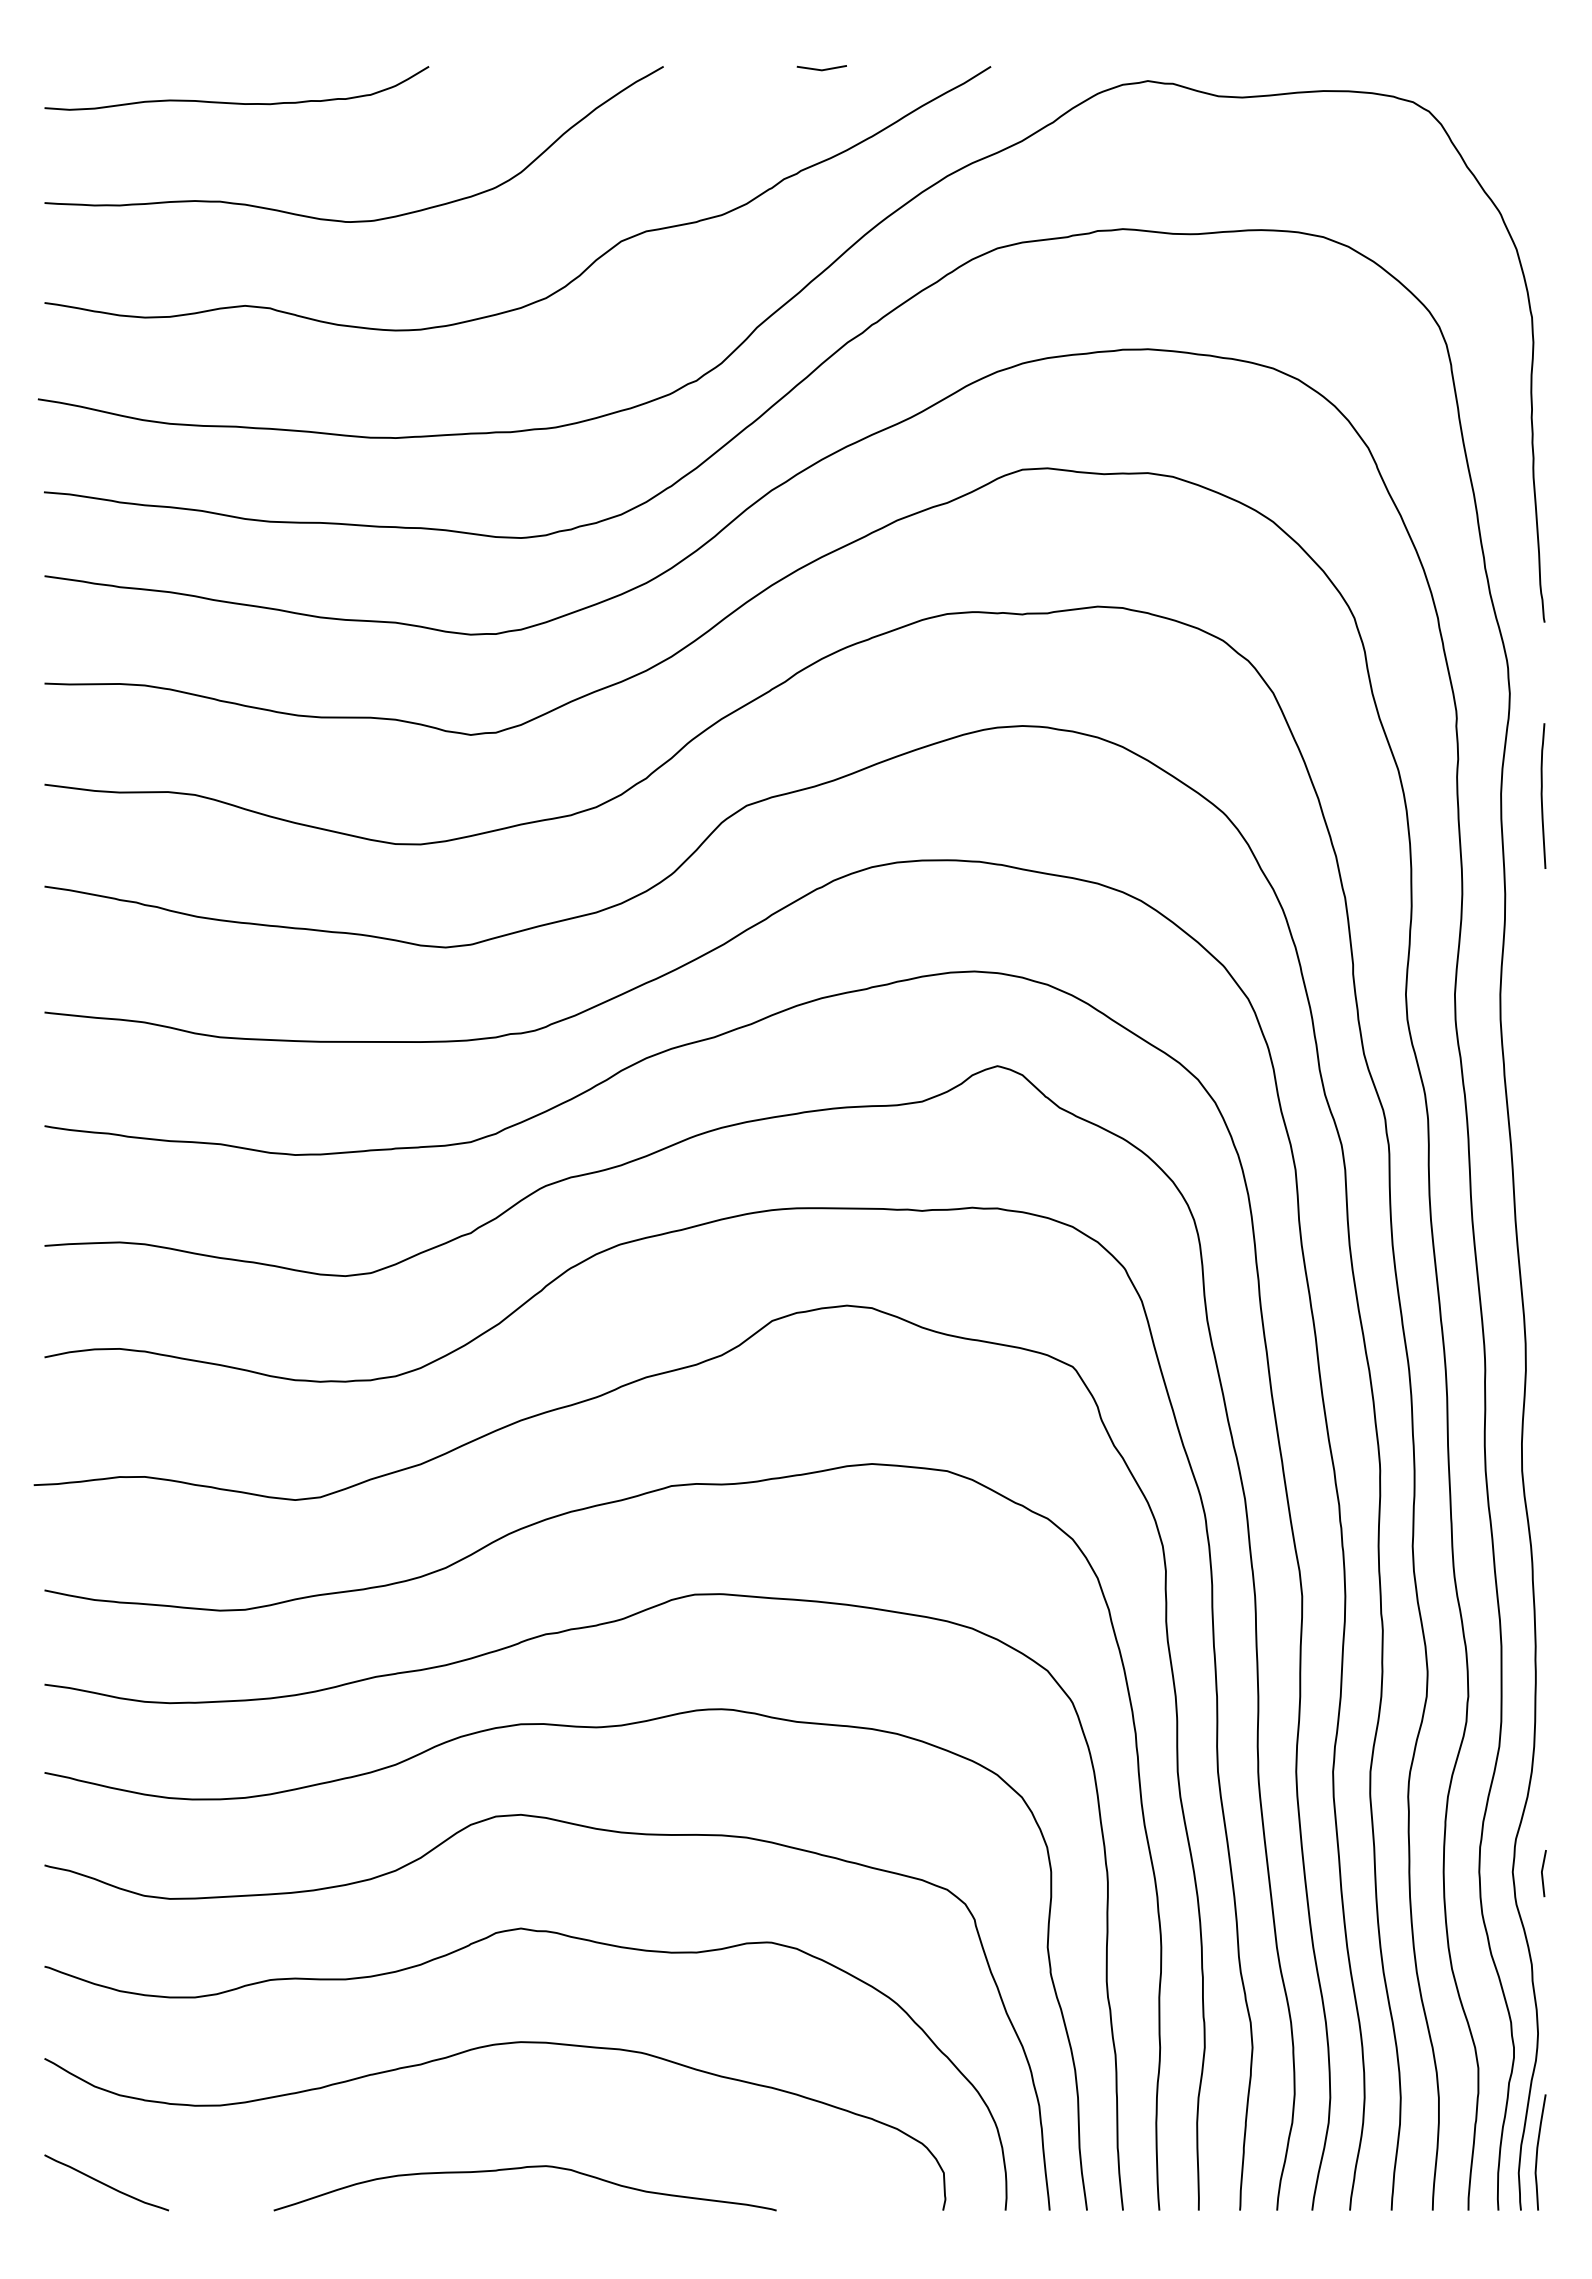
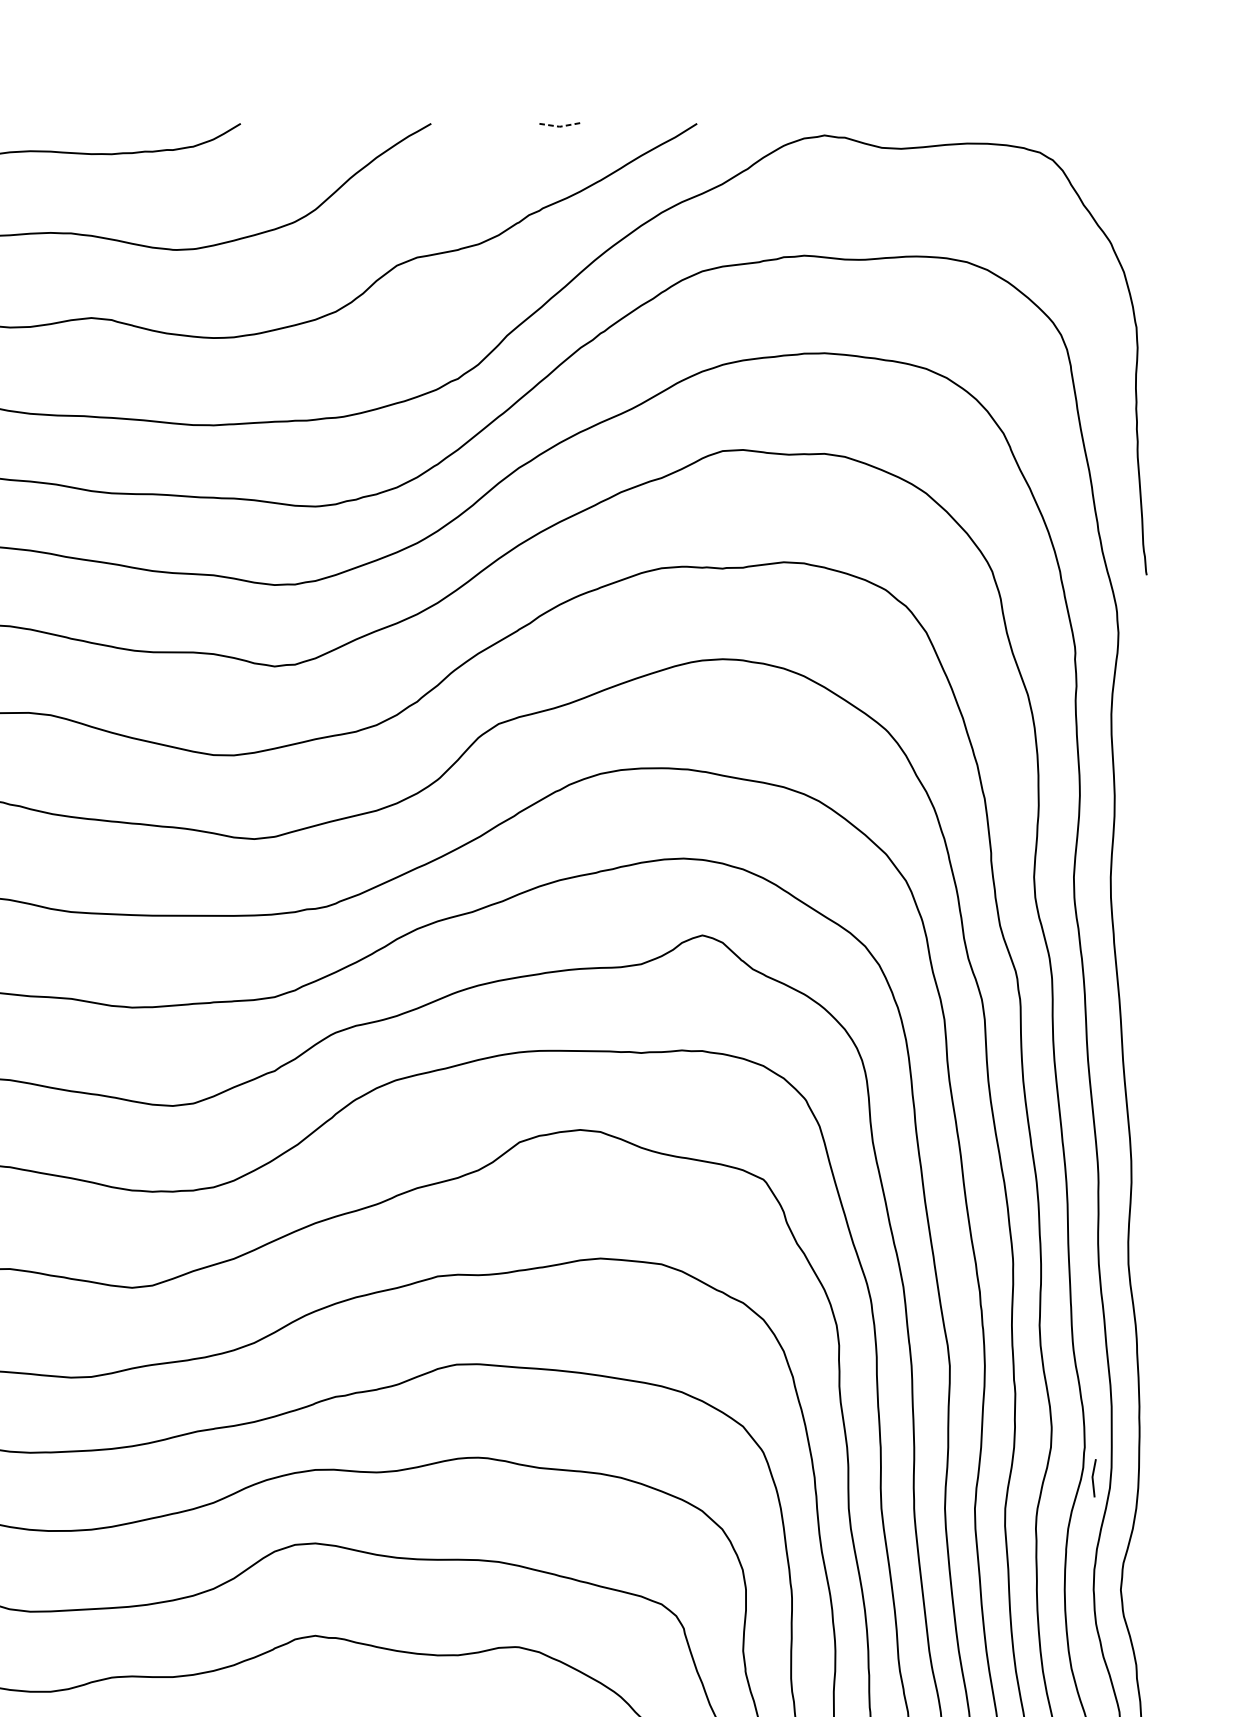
line: (821, 70) -> (559, 126), solid -> dashed
curve: (1542, 795) -> (1145, 715), removed
line: (1542, 1873) -> (1093, 1478), moved

